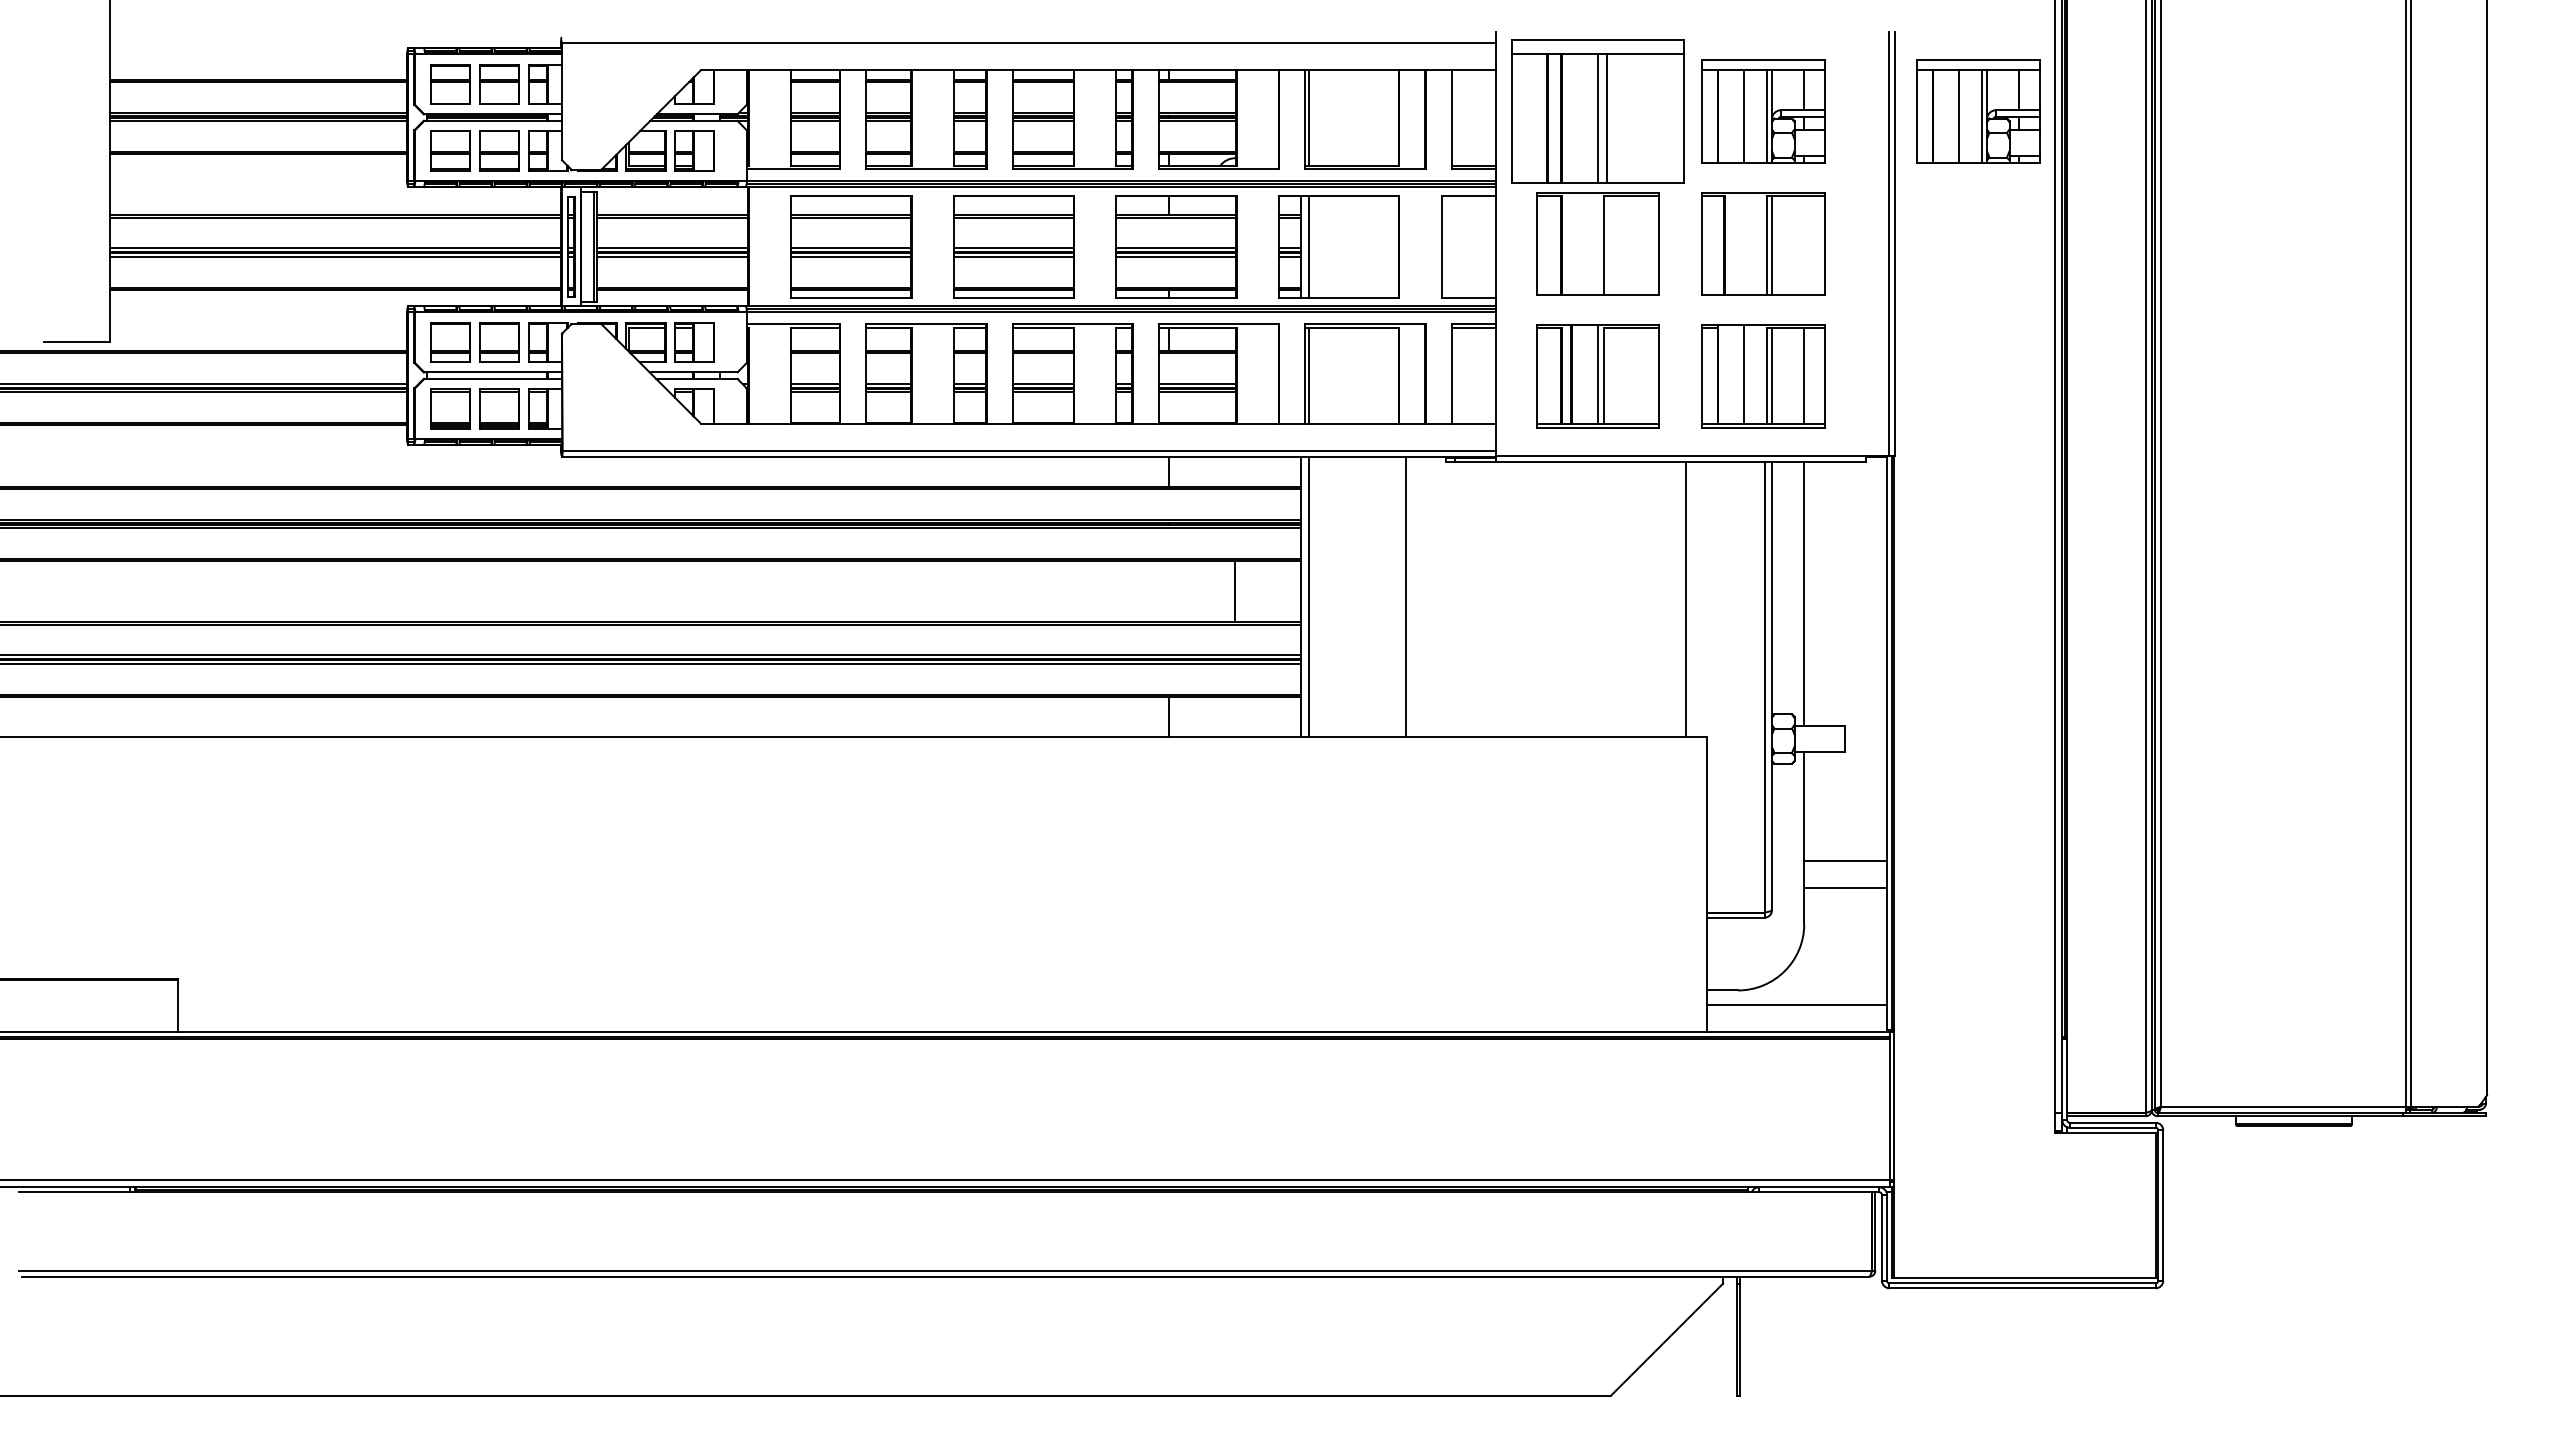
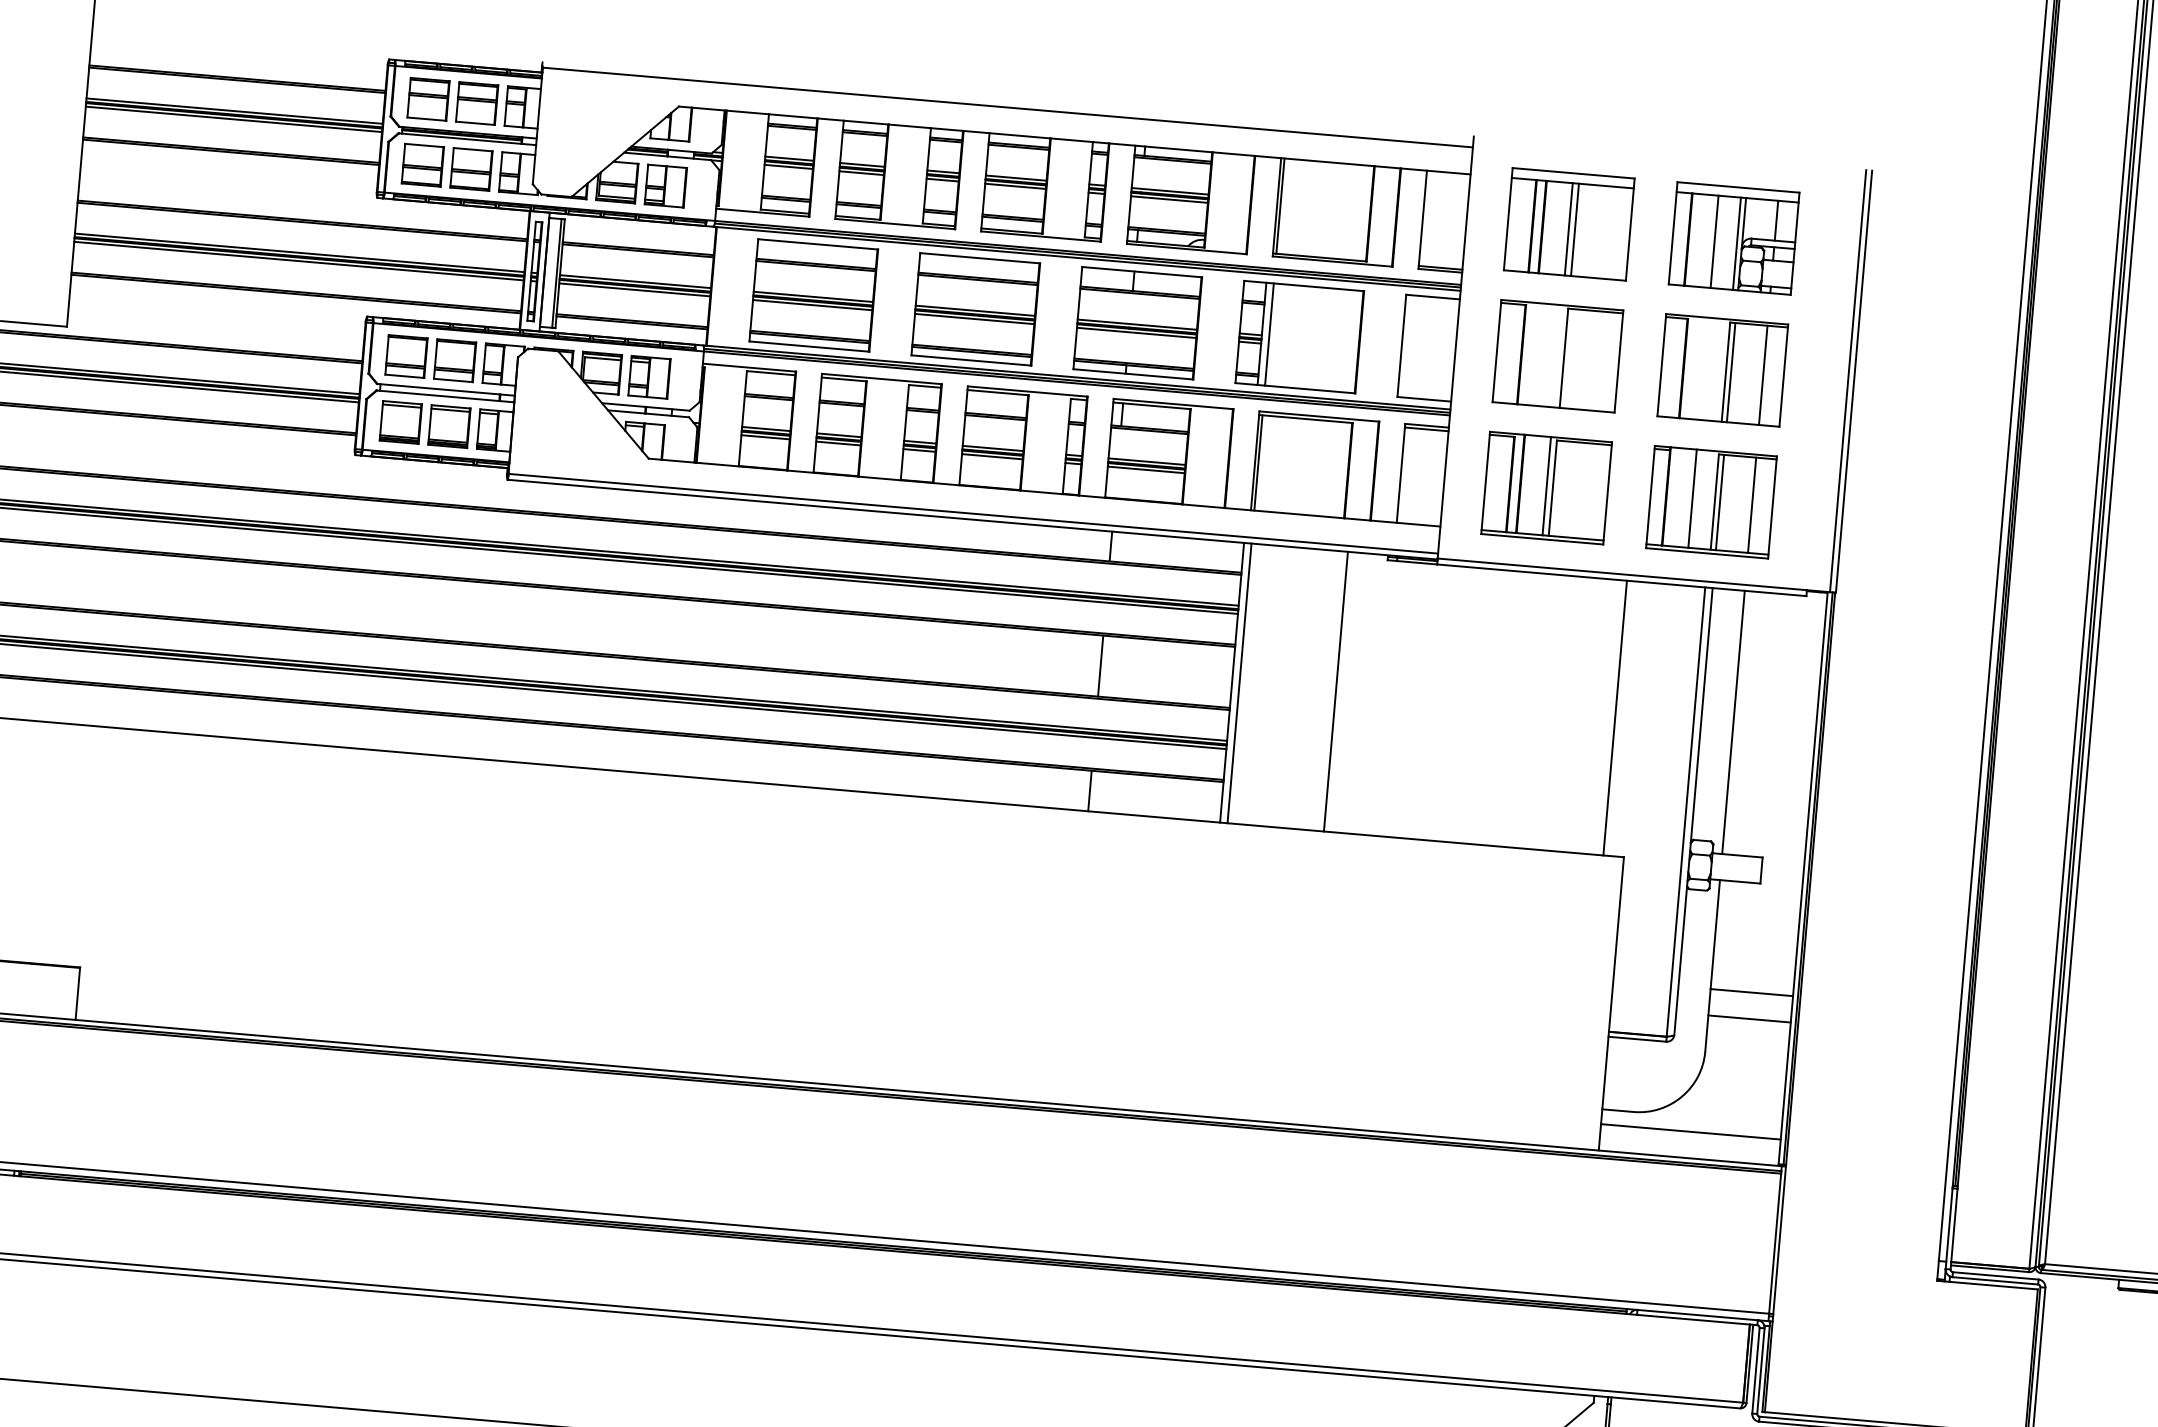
part: (1597, 111) -> (1568, 224), size x0.71
part: (1978, 111) -> (1948, 256), removed
line: (1804, 245) -> (1763, 375), added
line: (1234, 591) -> (1100, 665), moved

